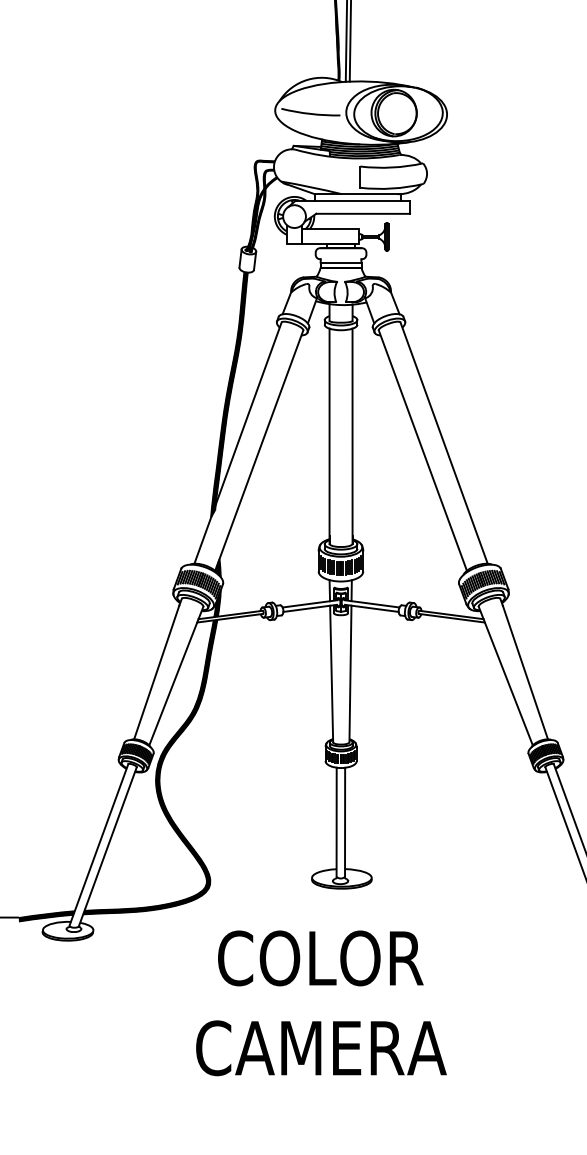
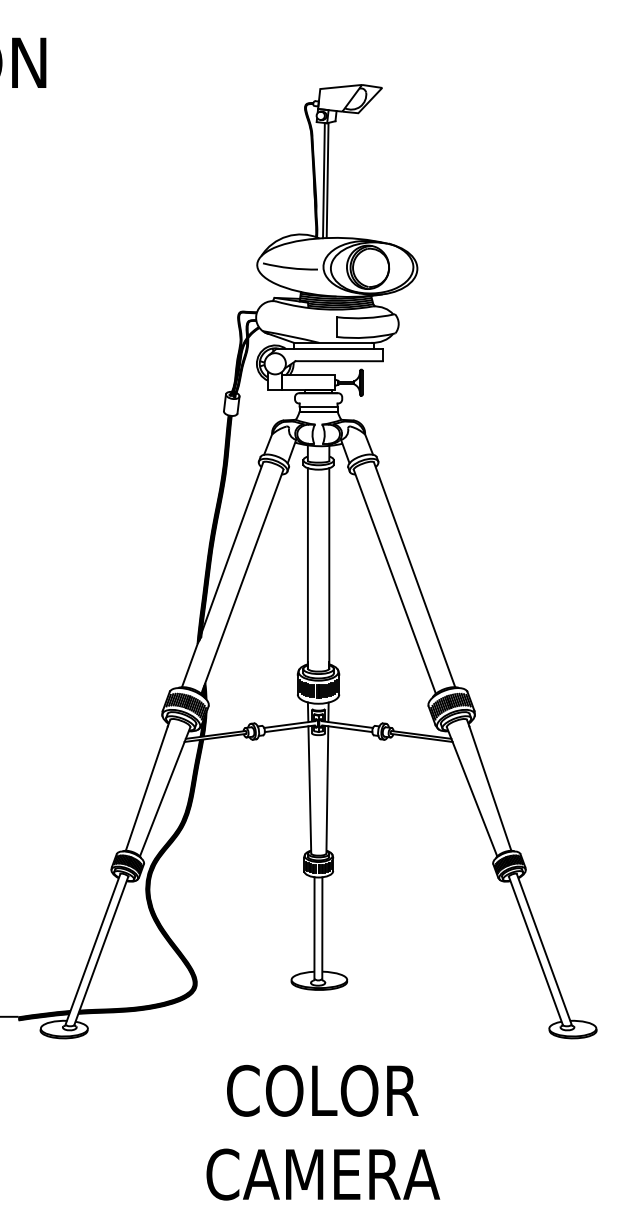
text: (321, 1003) -> (323, 1132), moved

